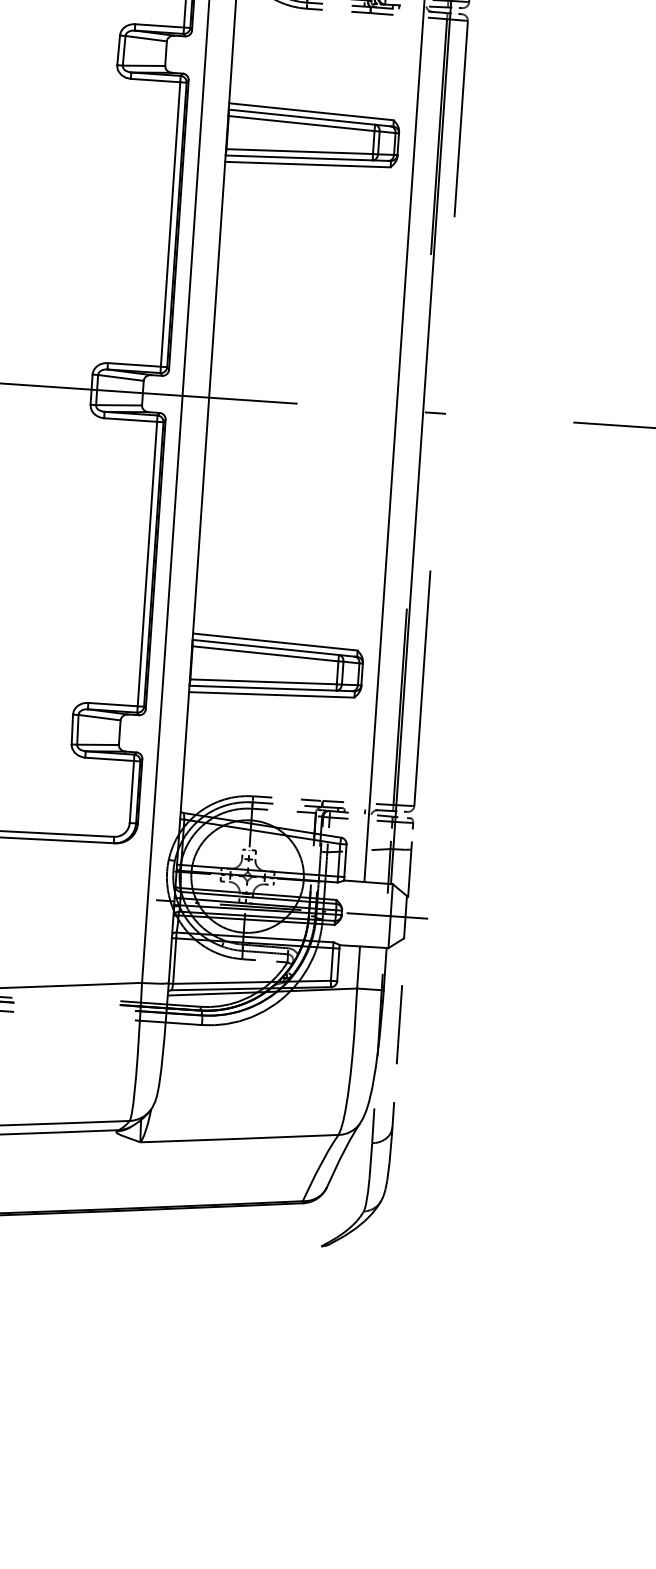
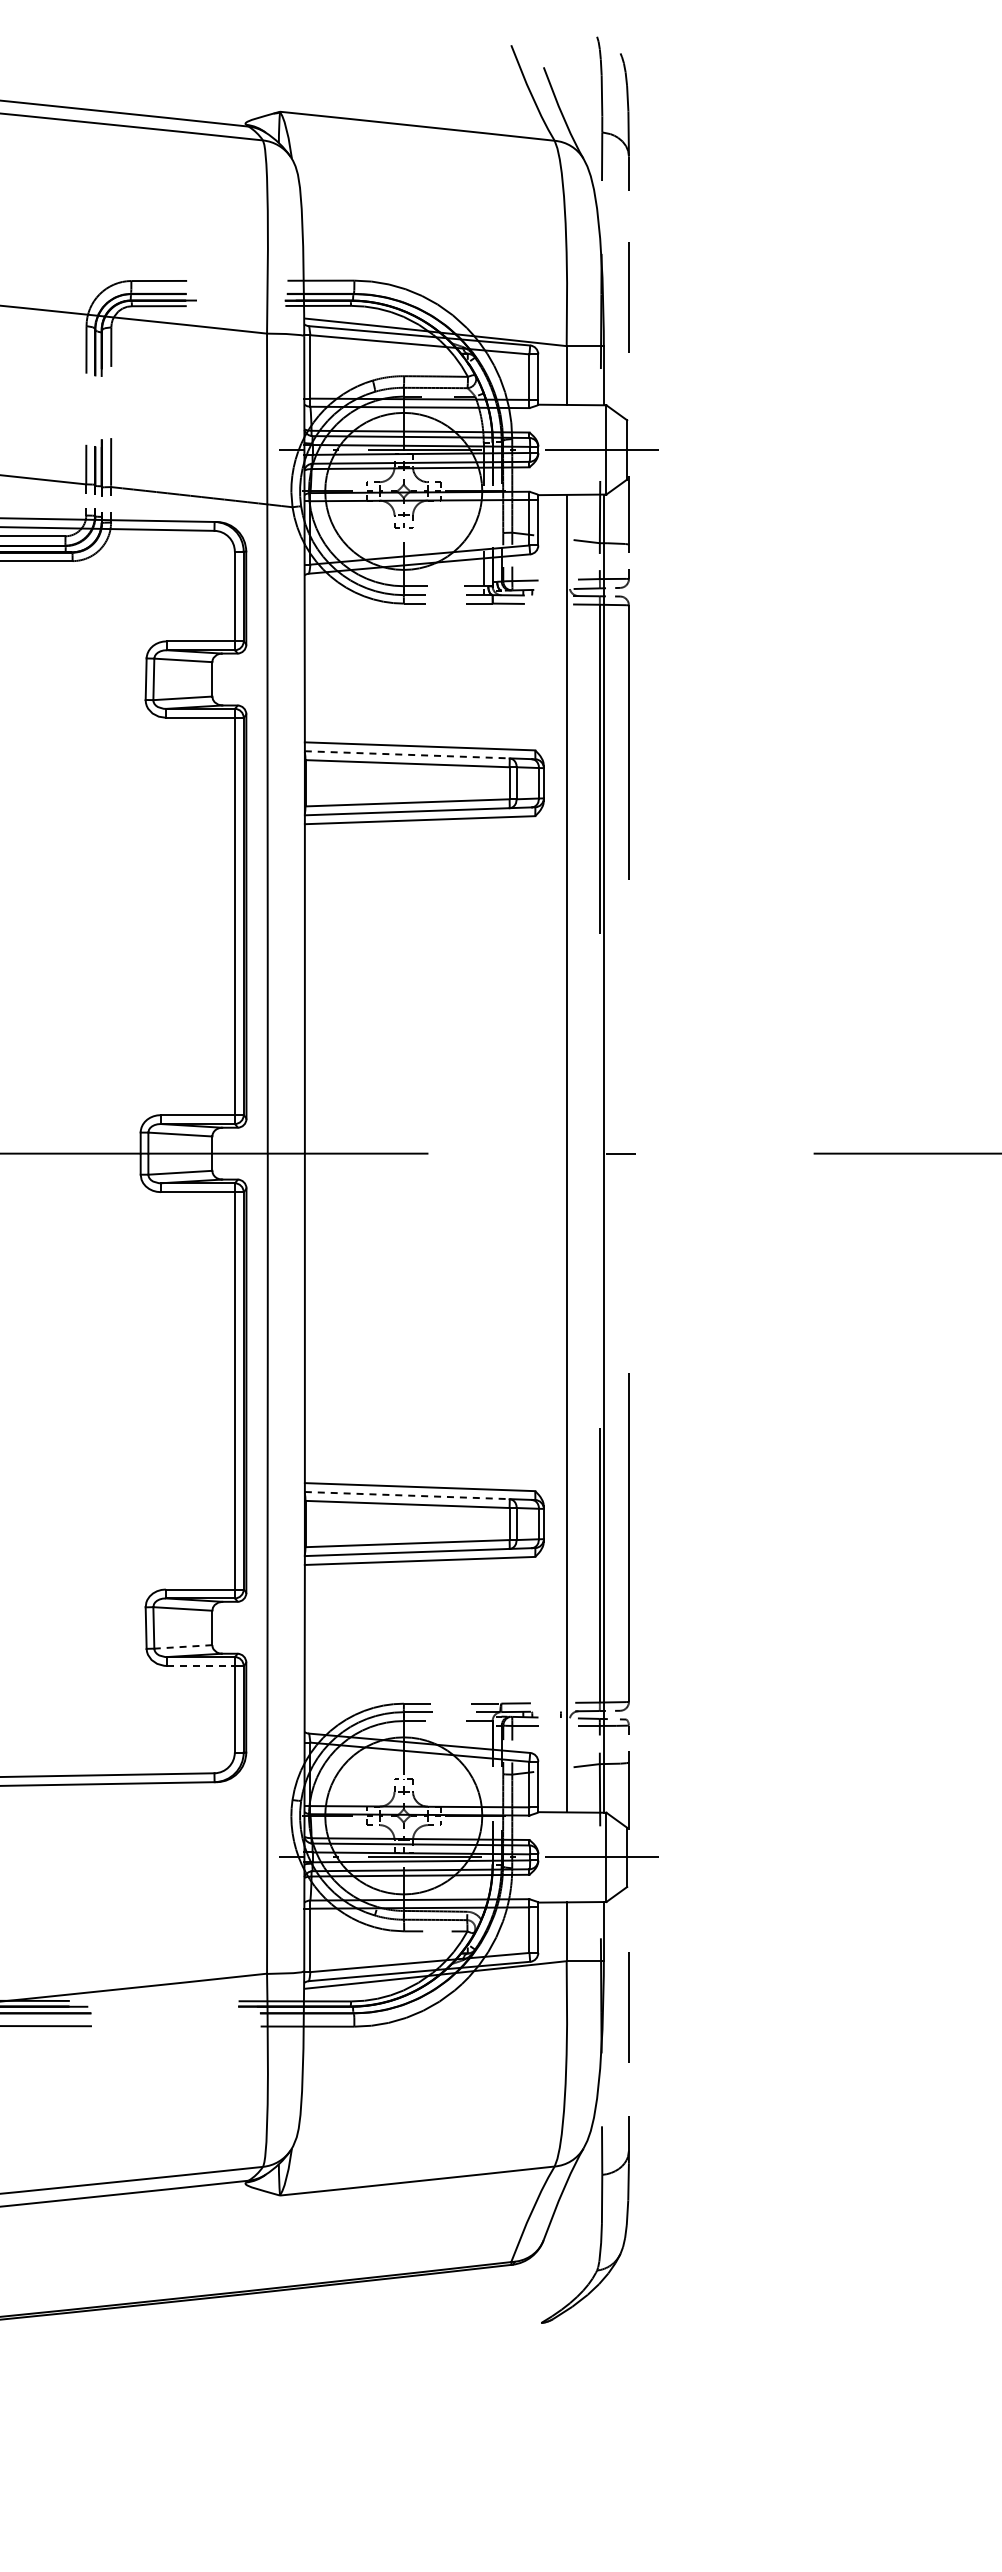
line: (302, 116) -> (407, 754), solid -> dashed
line: (265, 647) -> (407, 1495), solid -> dashed
line: (97, 744) -> (182, 1646), solid -> dashed
line: (110, 759) -> (201, 1665), solid -> dashed

